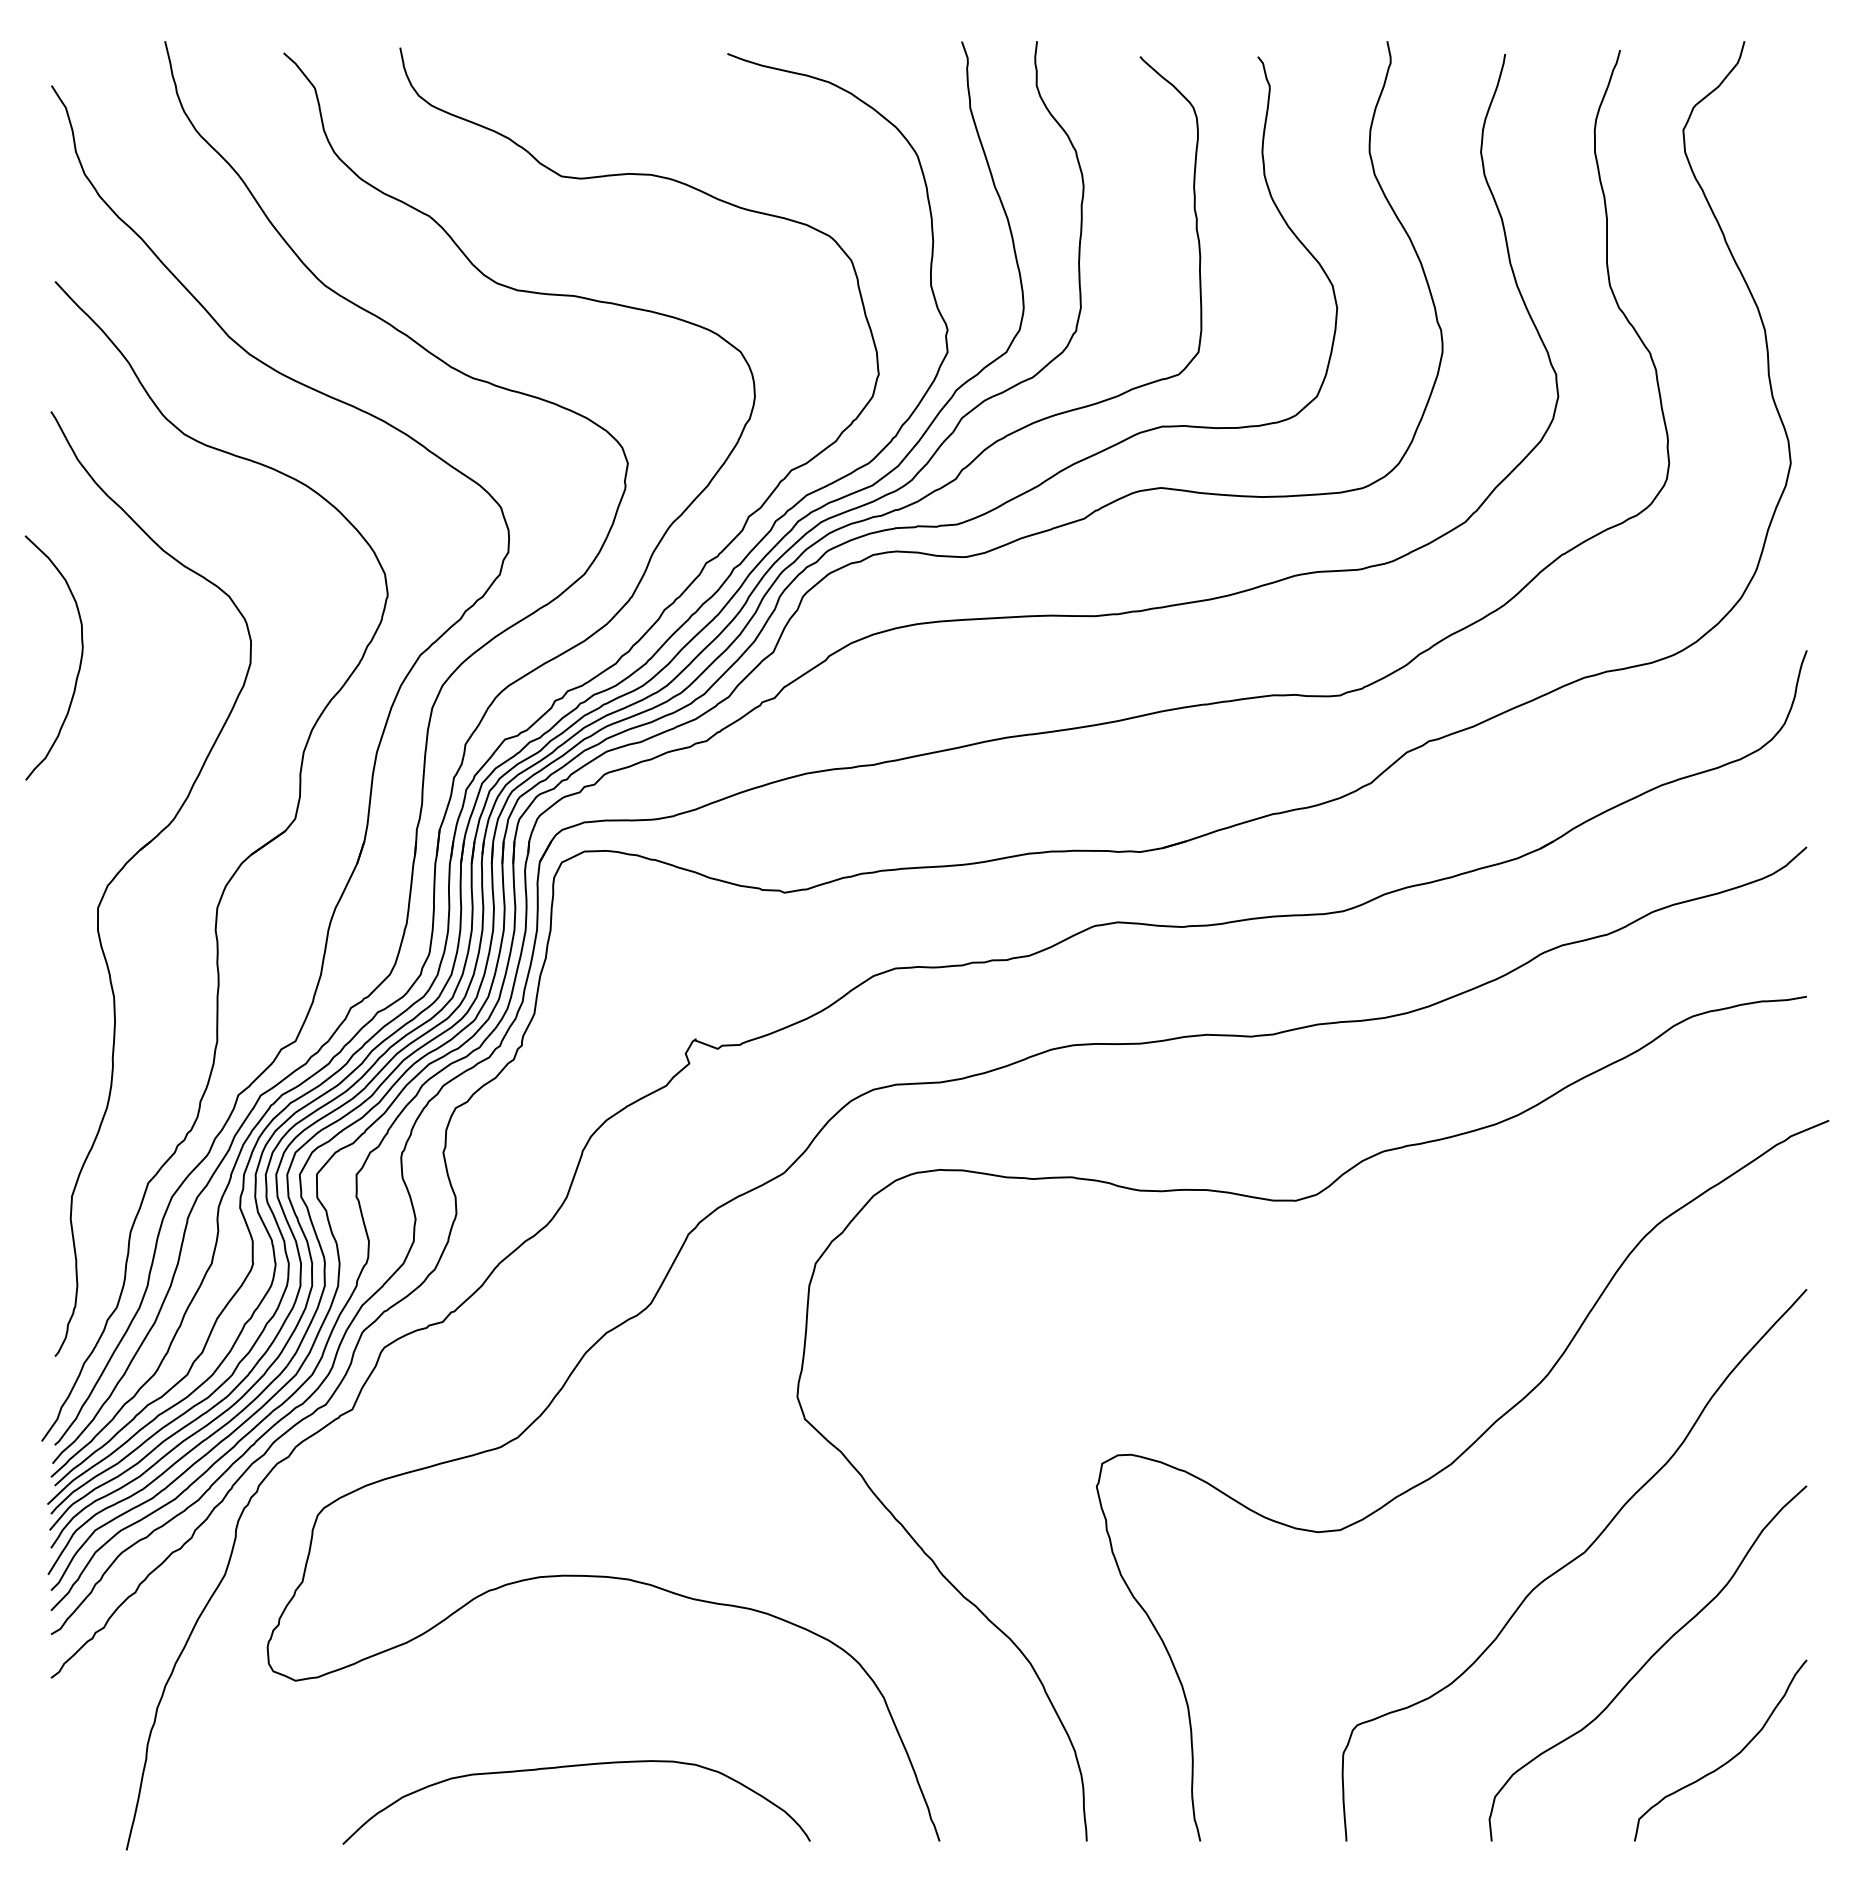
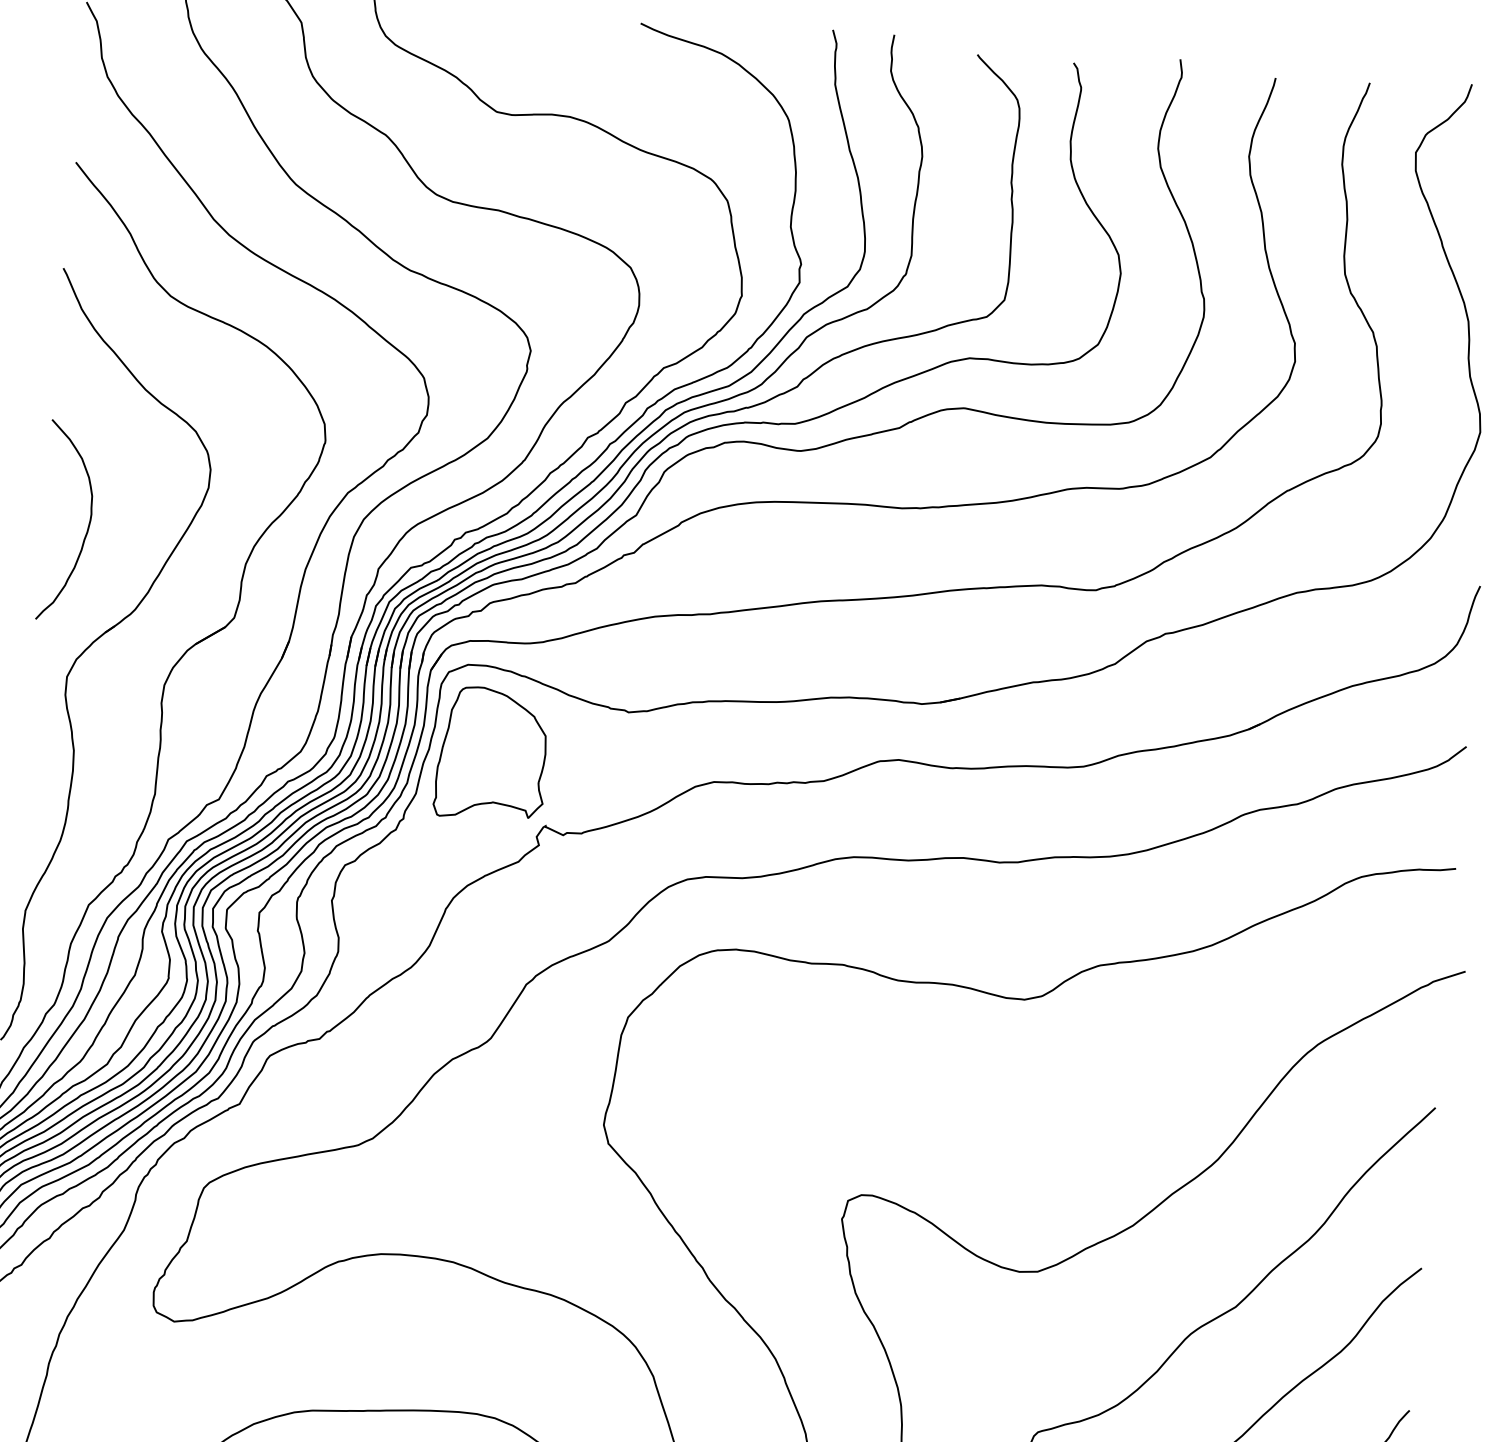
curve: (79, 663) -> (87, 527), moved
part: (623, 957) -> (492, 754), added

